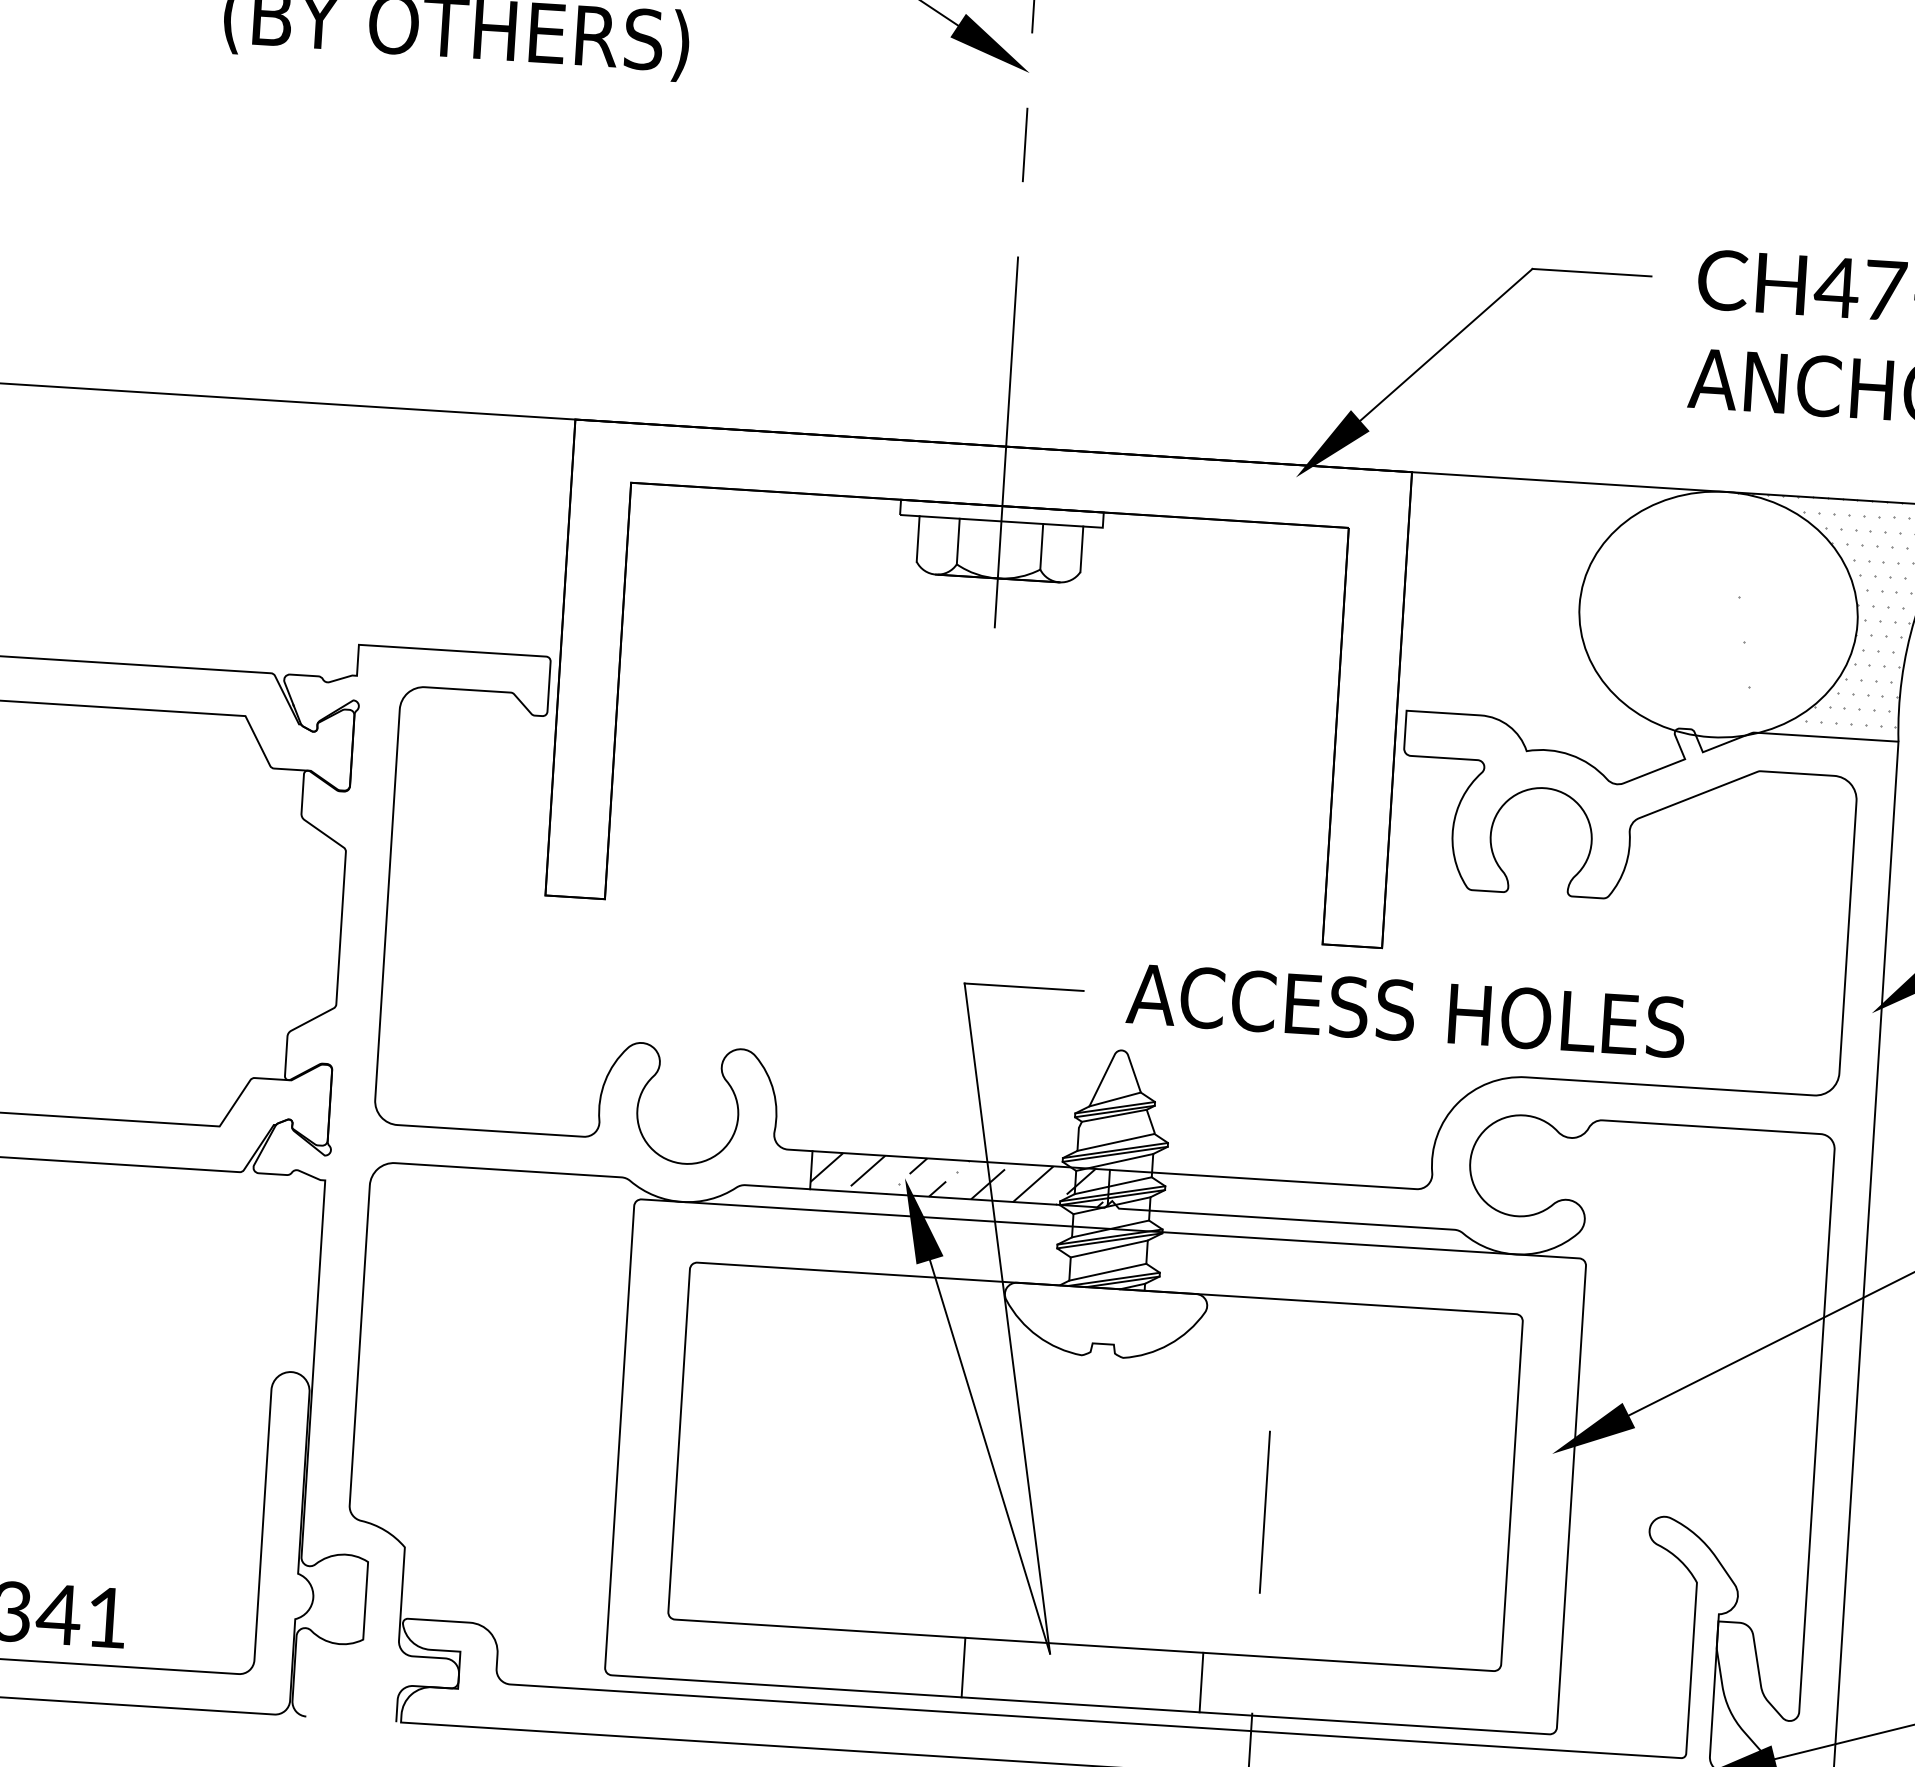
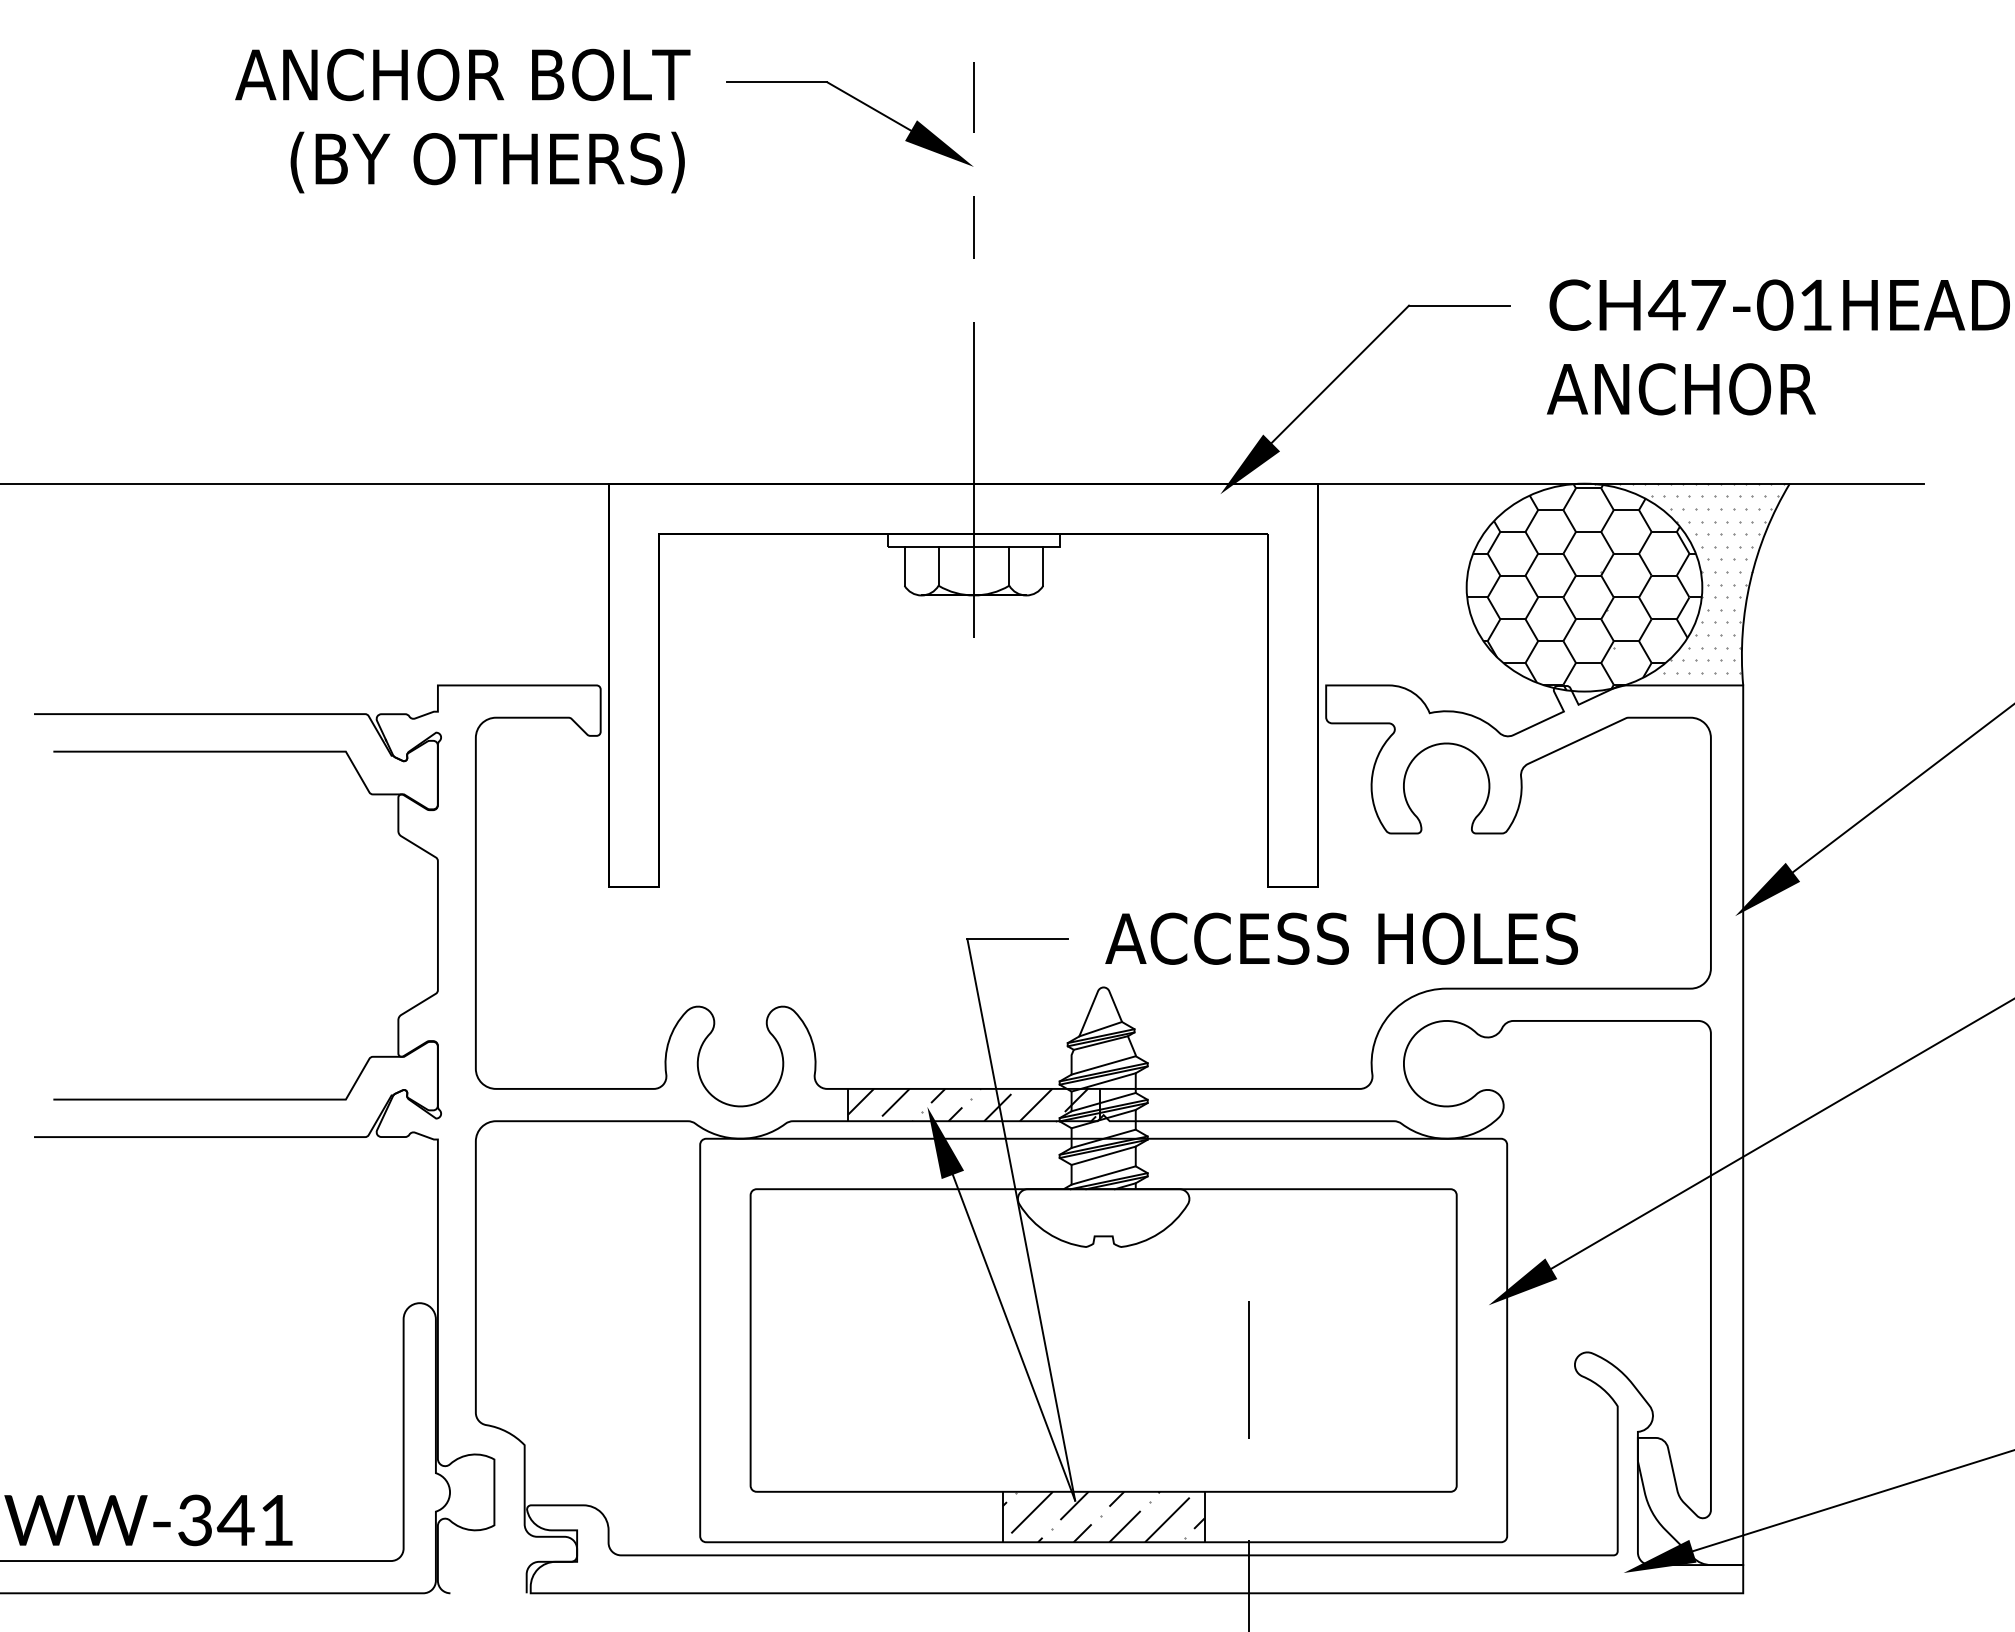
hatch: (1718, 614) -> (1584, 587), added
hatch: (1082, 1674) -> (1103, 1516), added

